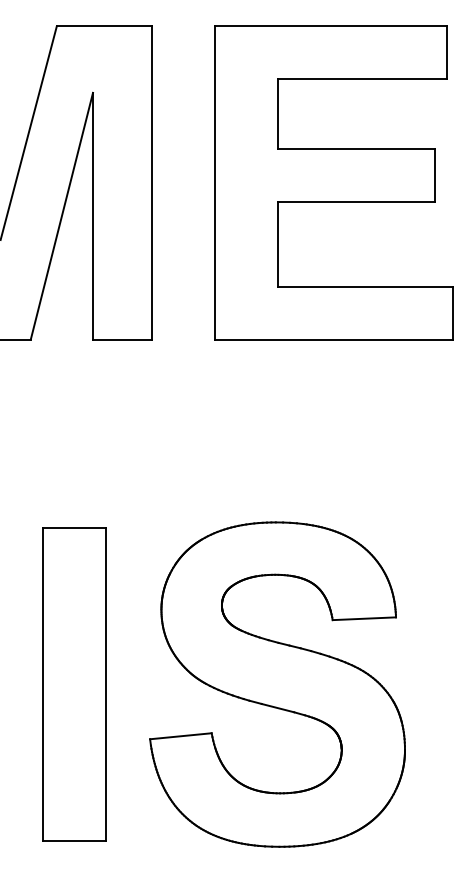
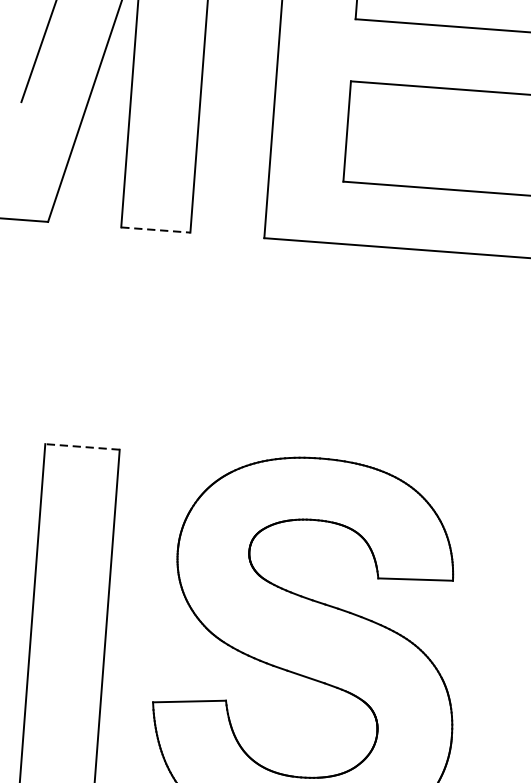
line: (122, 339) -> (155, 229), solid -> dashed
line: (74, 527) -> (82, 446), solid -> dashed

